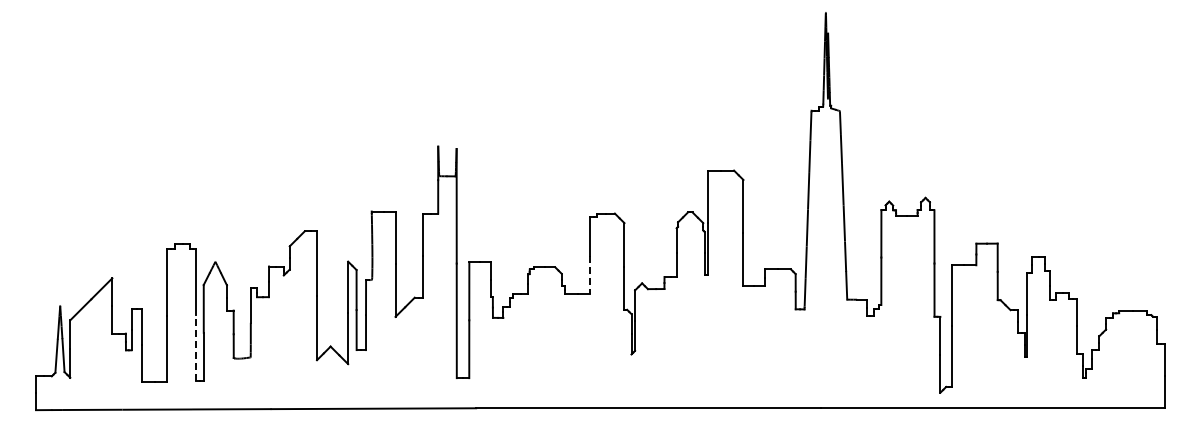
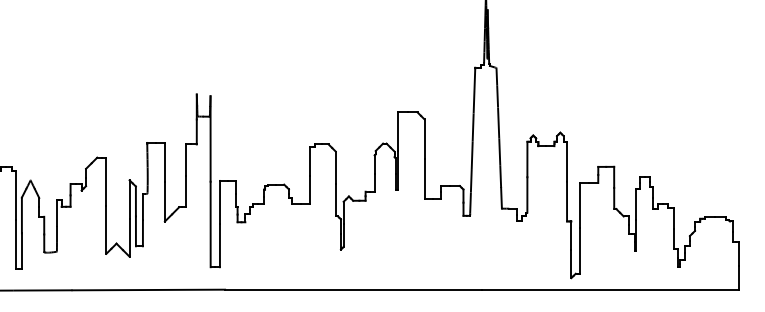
line: (590, 275) -> (310, 190), dashed -> solid
line: (195, 347) -> (15, 244), dashed -> solid

